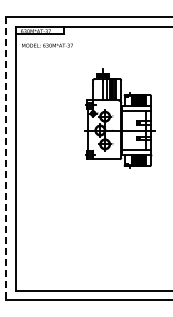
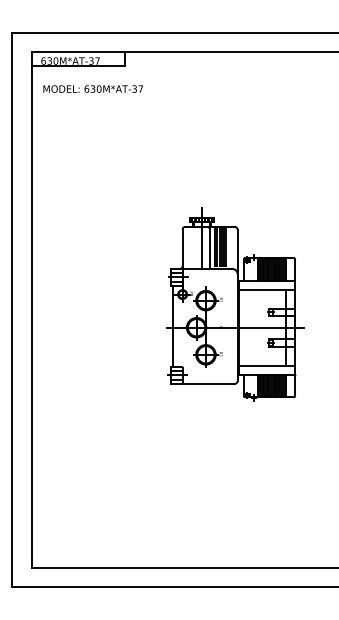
part: (119, 118) -> (234, 304), moved
line: (6, 158) -> (12, 310), dashed -> solid

